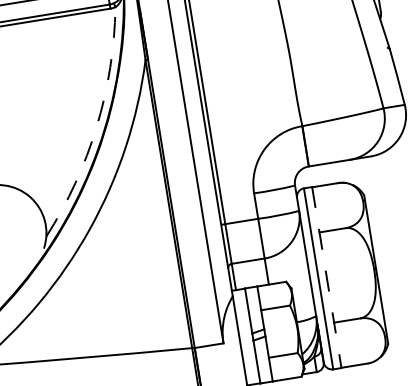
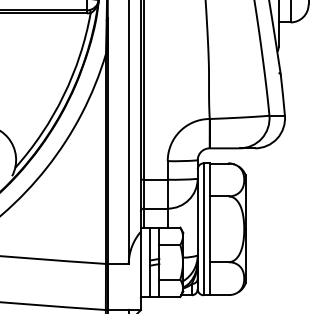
arc: (96, 126) -> (63, 95), dashed -> solid
line: (326, 277) -> (209, 229), dashed -> solid

